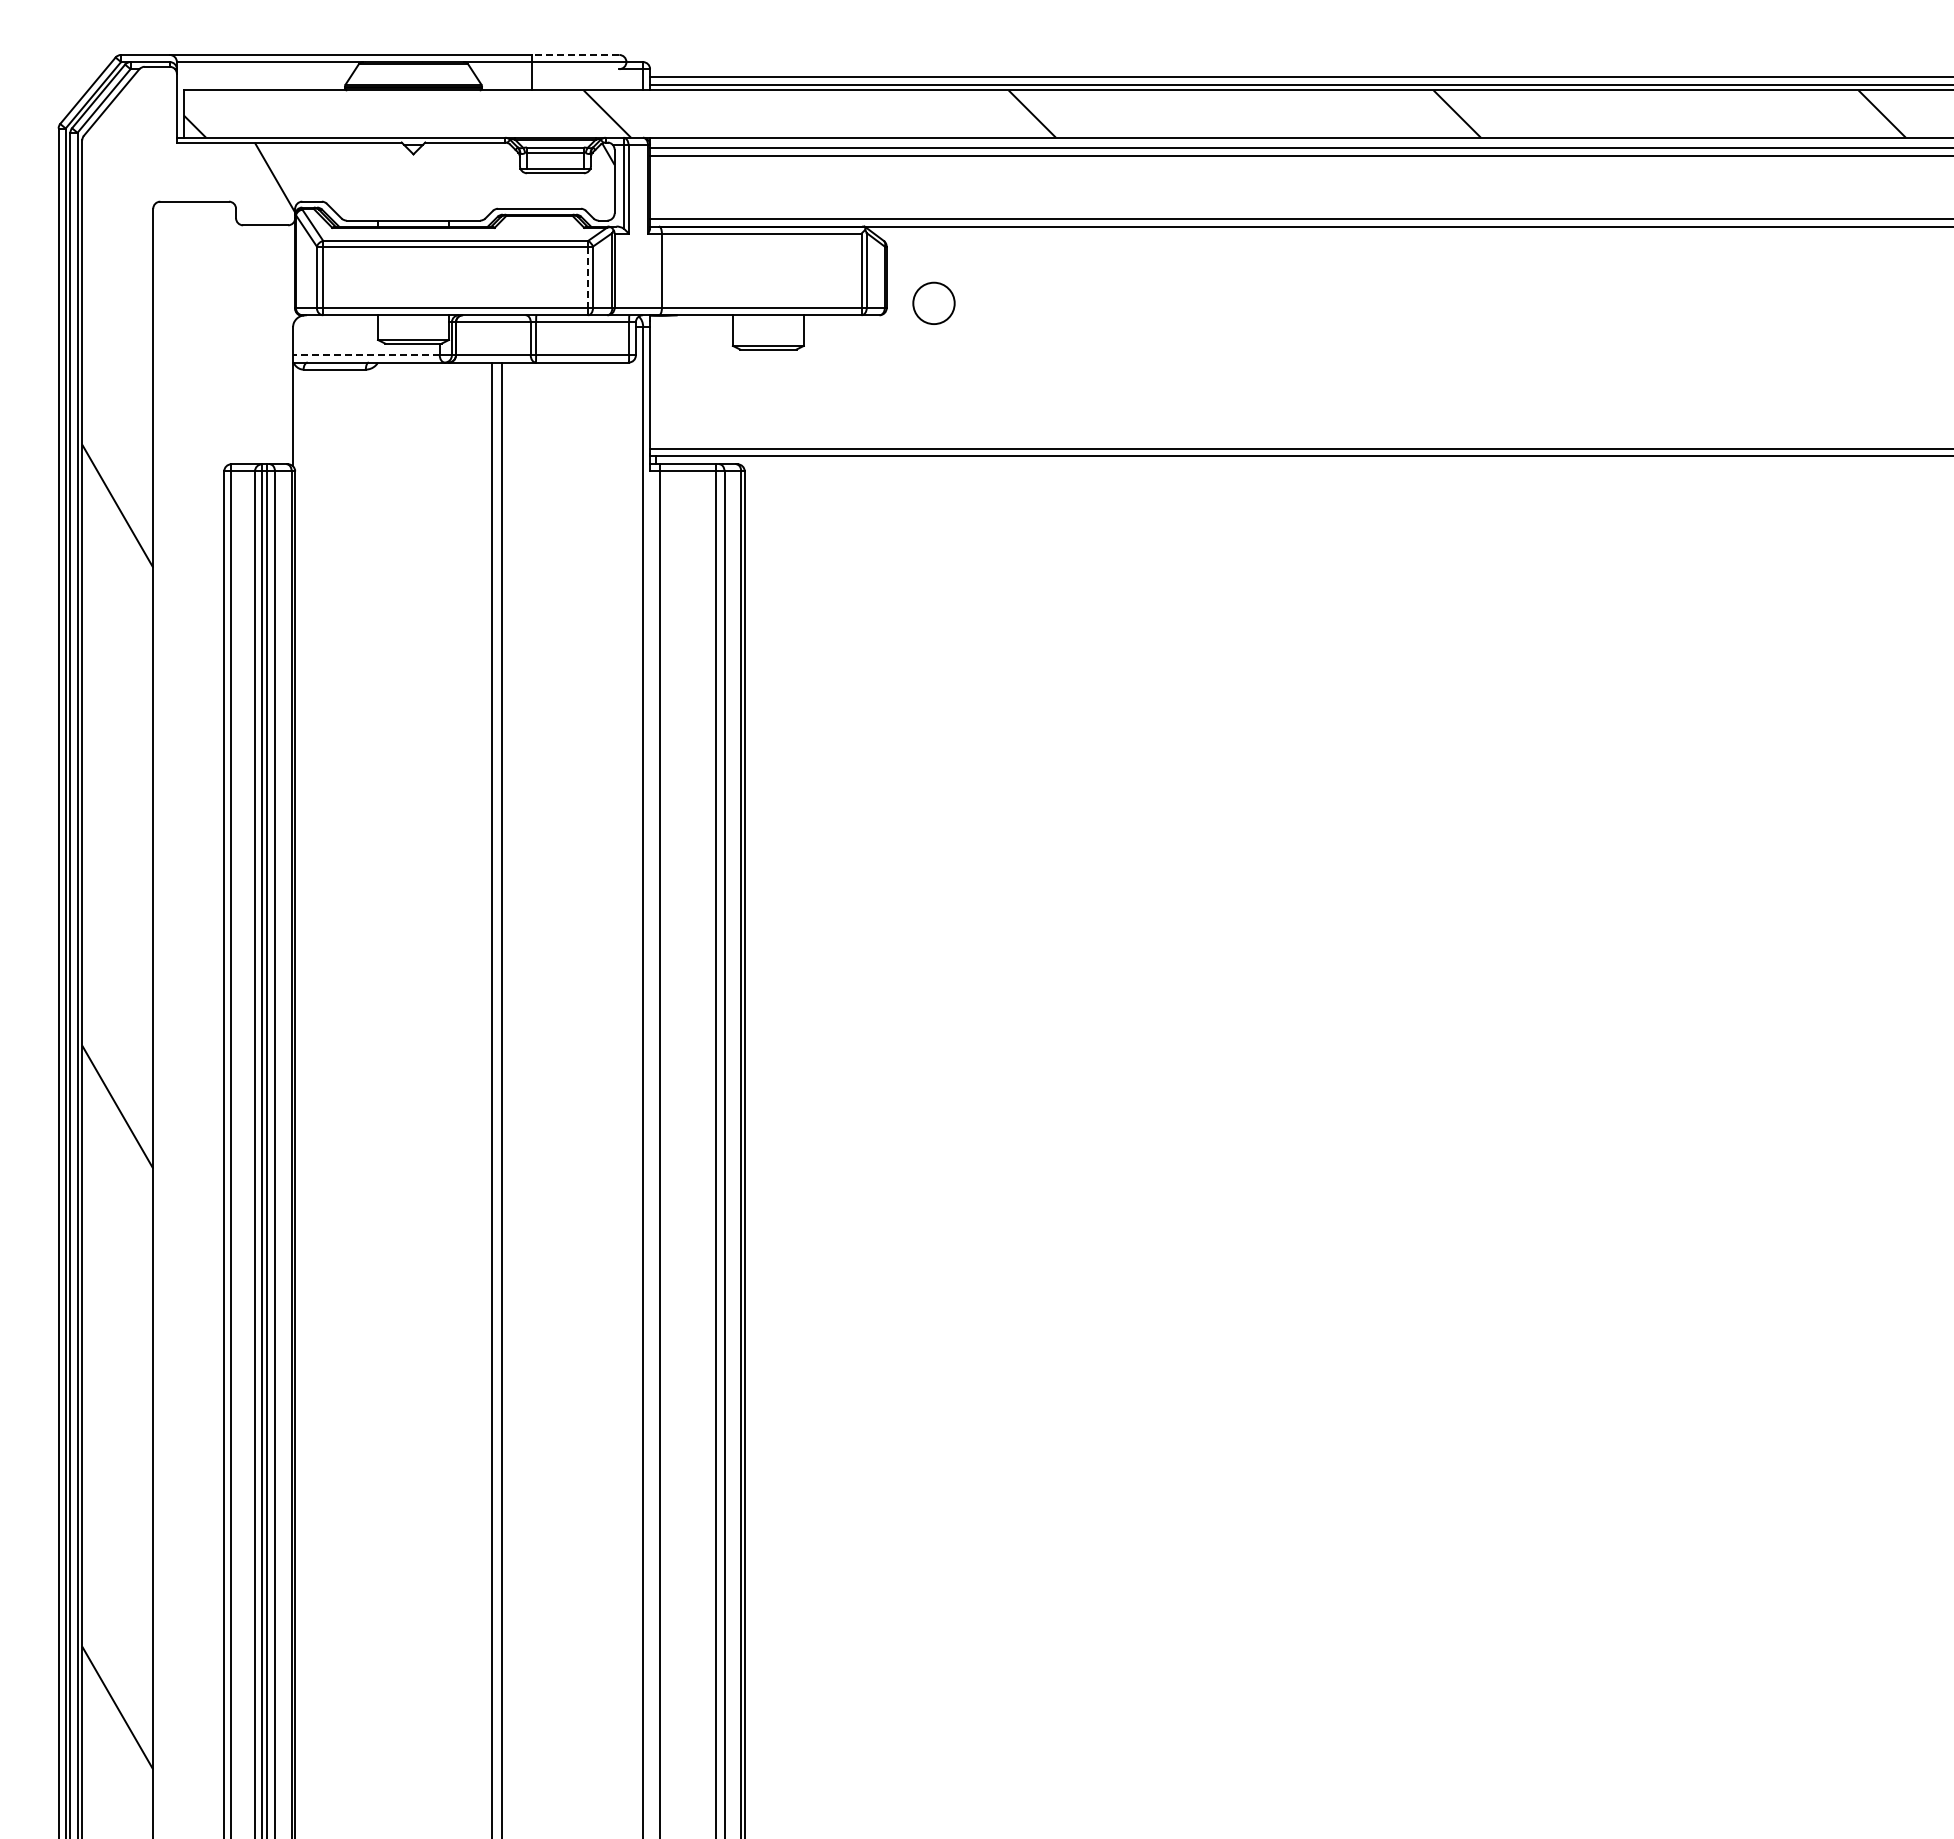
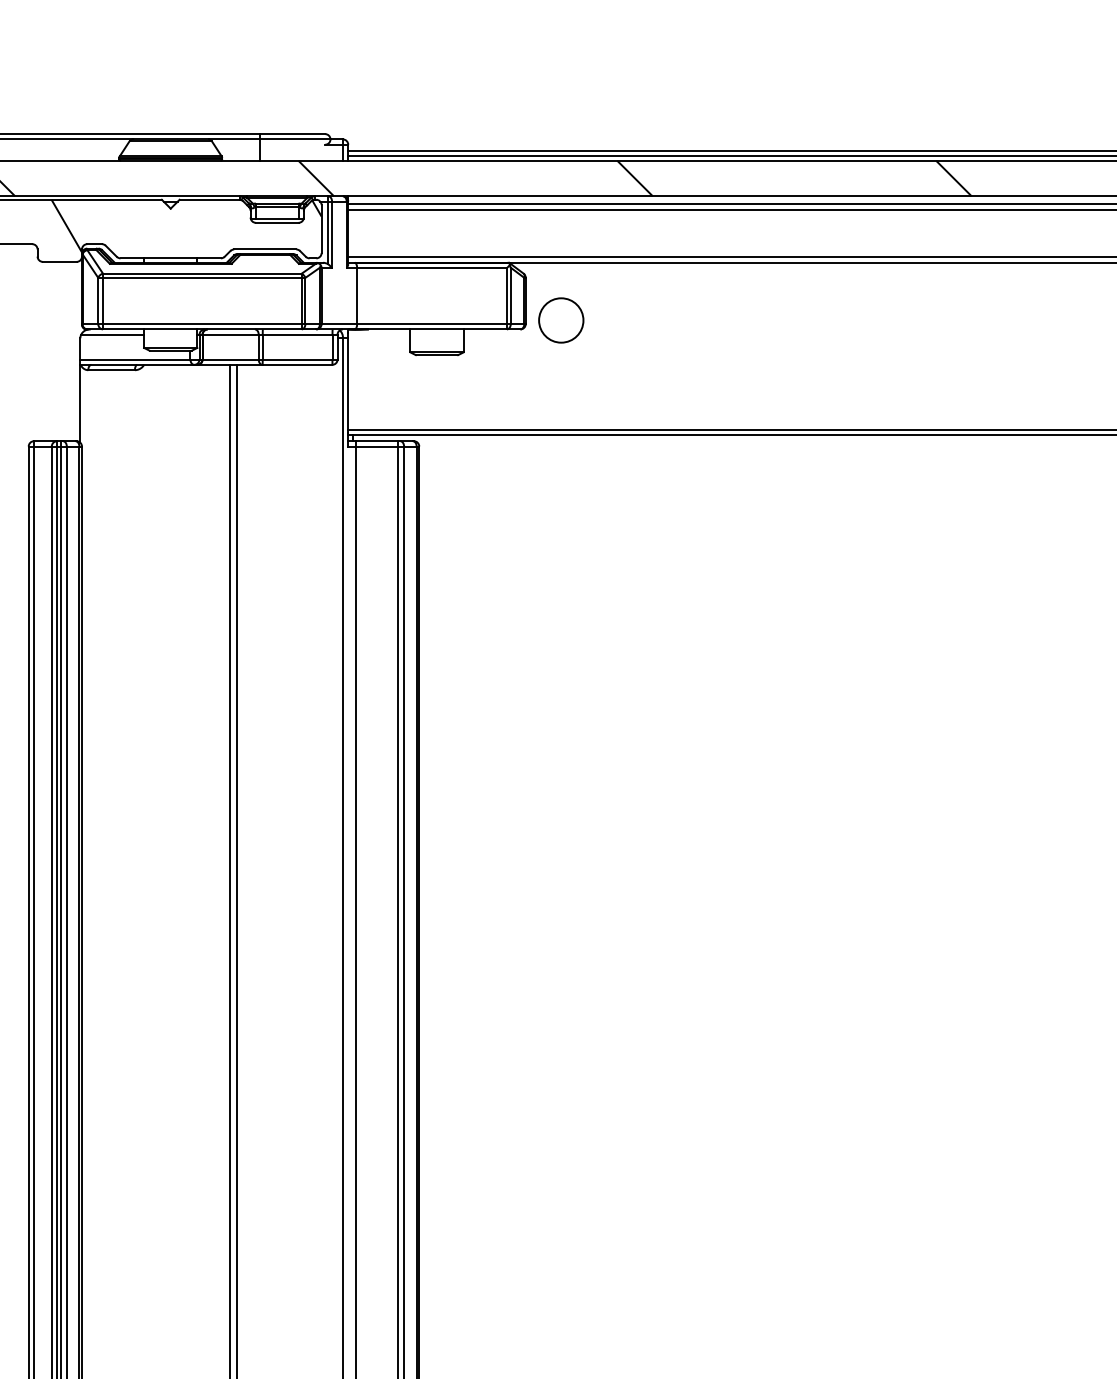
line: (575, 54) -> (292, 133), dashed -> solid
line: (588, 277) -> (302, 301), dashed -> solid
circle: (933, 303) -> (560, 320), size x1.43
line: (336, 322) -> (112, 334), added
line: (365, 355) -> (134, 359), dashed -> solid

